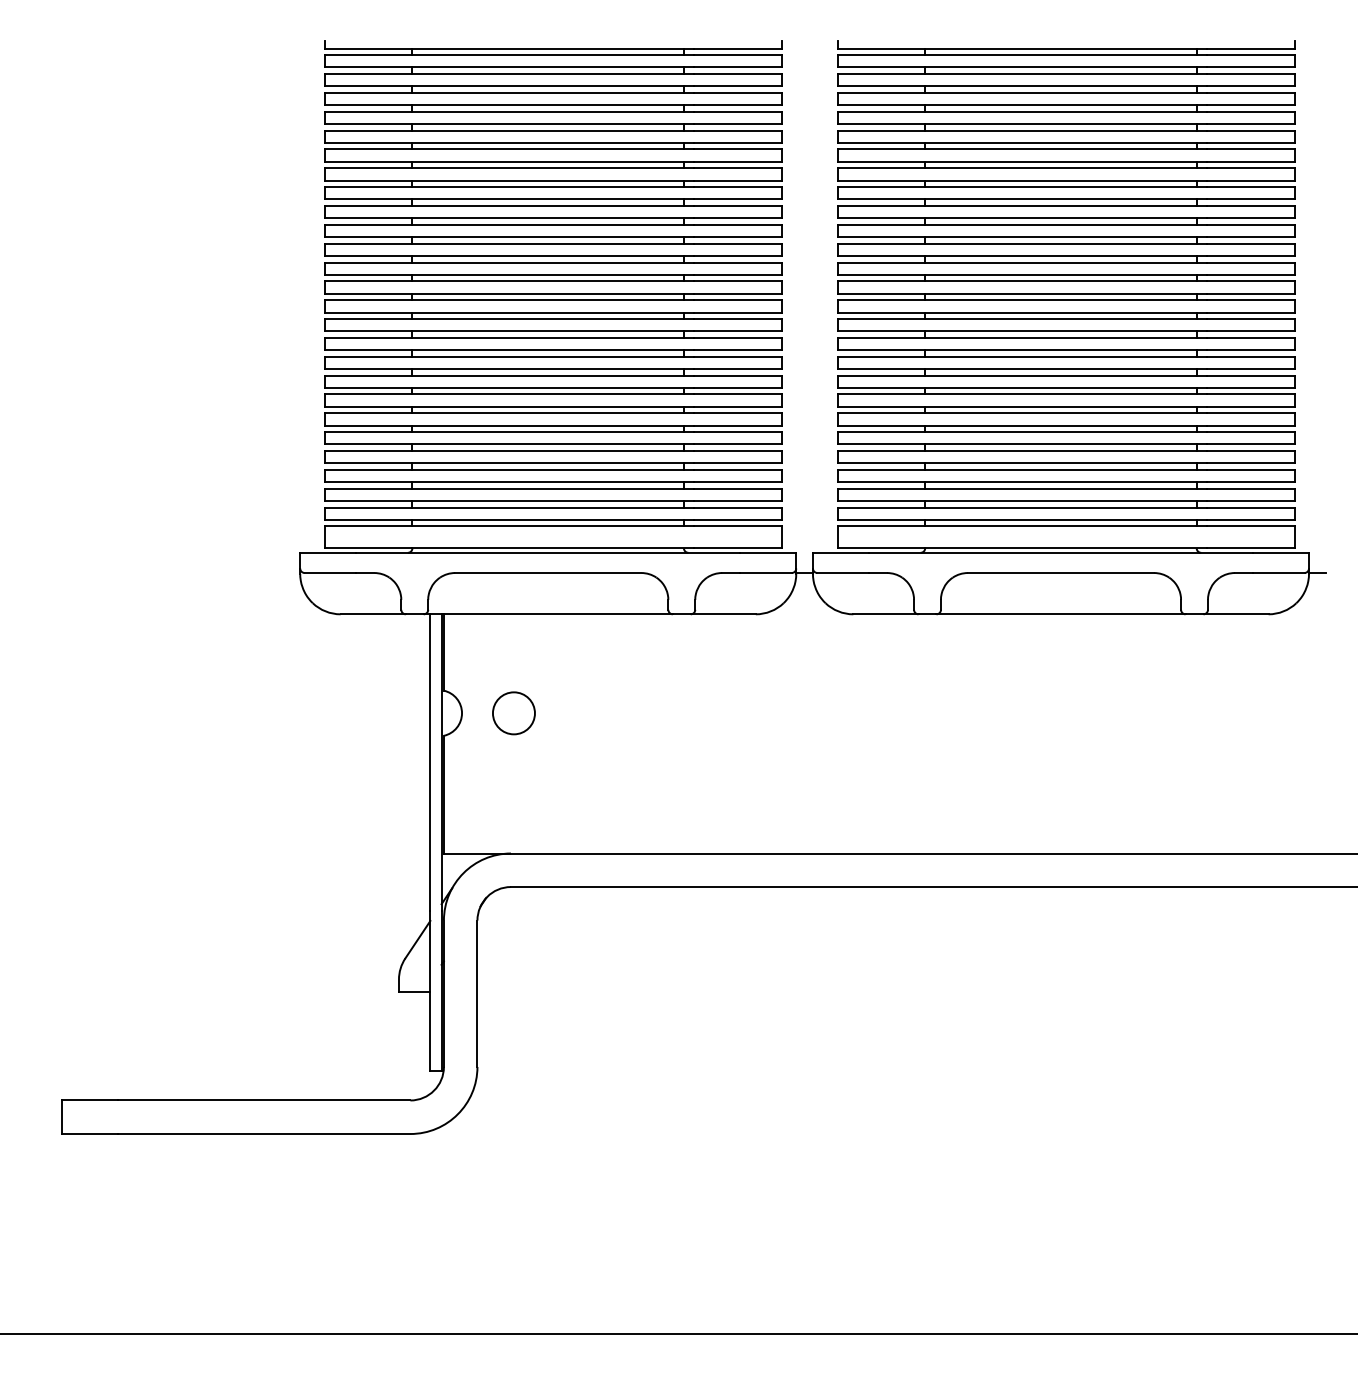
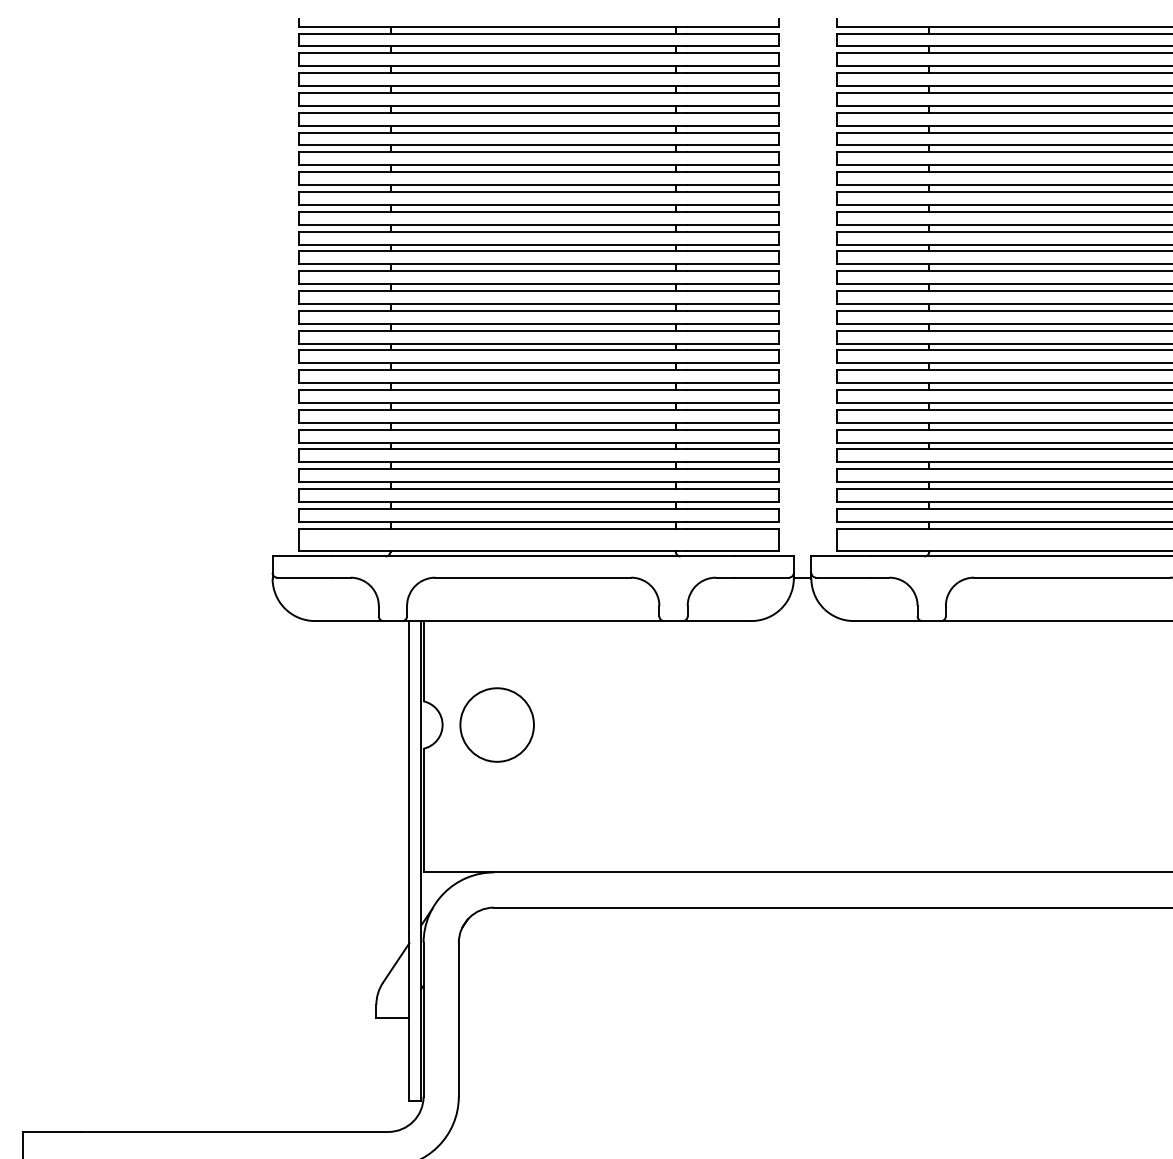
circle: (513, 713) -> (496, 725), size x1.67

